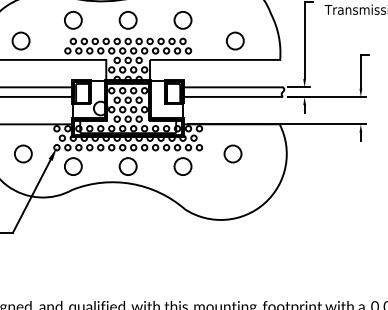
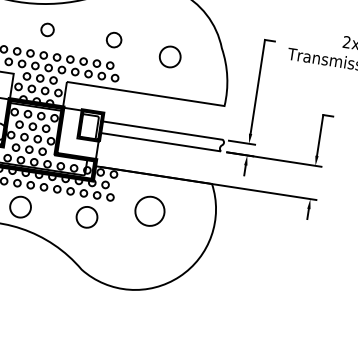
circle: (127, 20) -> (46, 29), size x0.6
circle: (182, 20) -> (113, 40), size x0.7
circle: (235, 40) -> (170, 56), moved
circle: (232, 153) -> (149, 210), size x1.4

